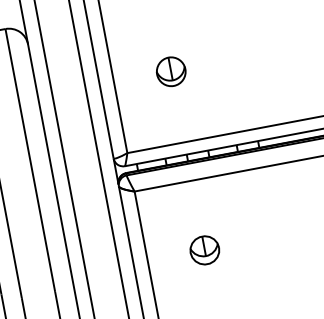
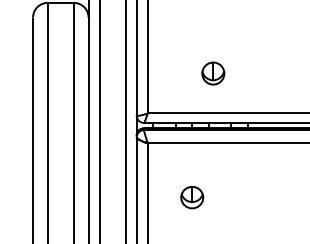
part: (171, 71) -> (213, 73), moved

